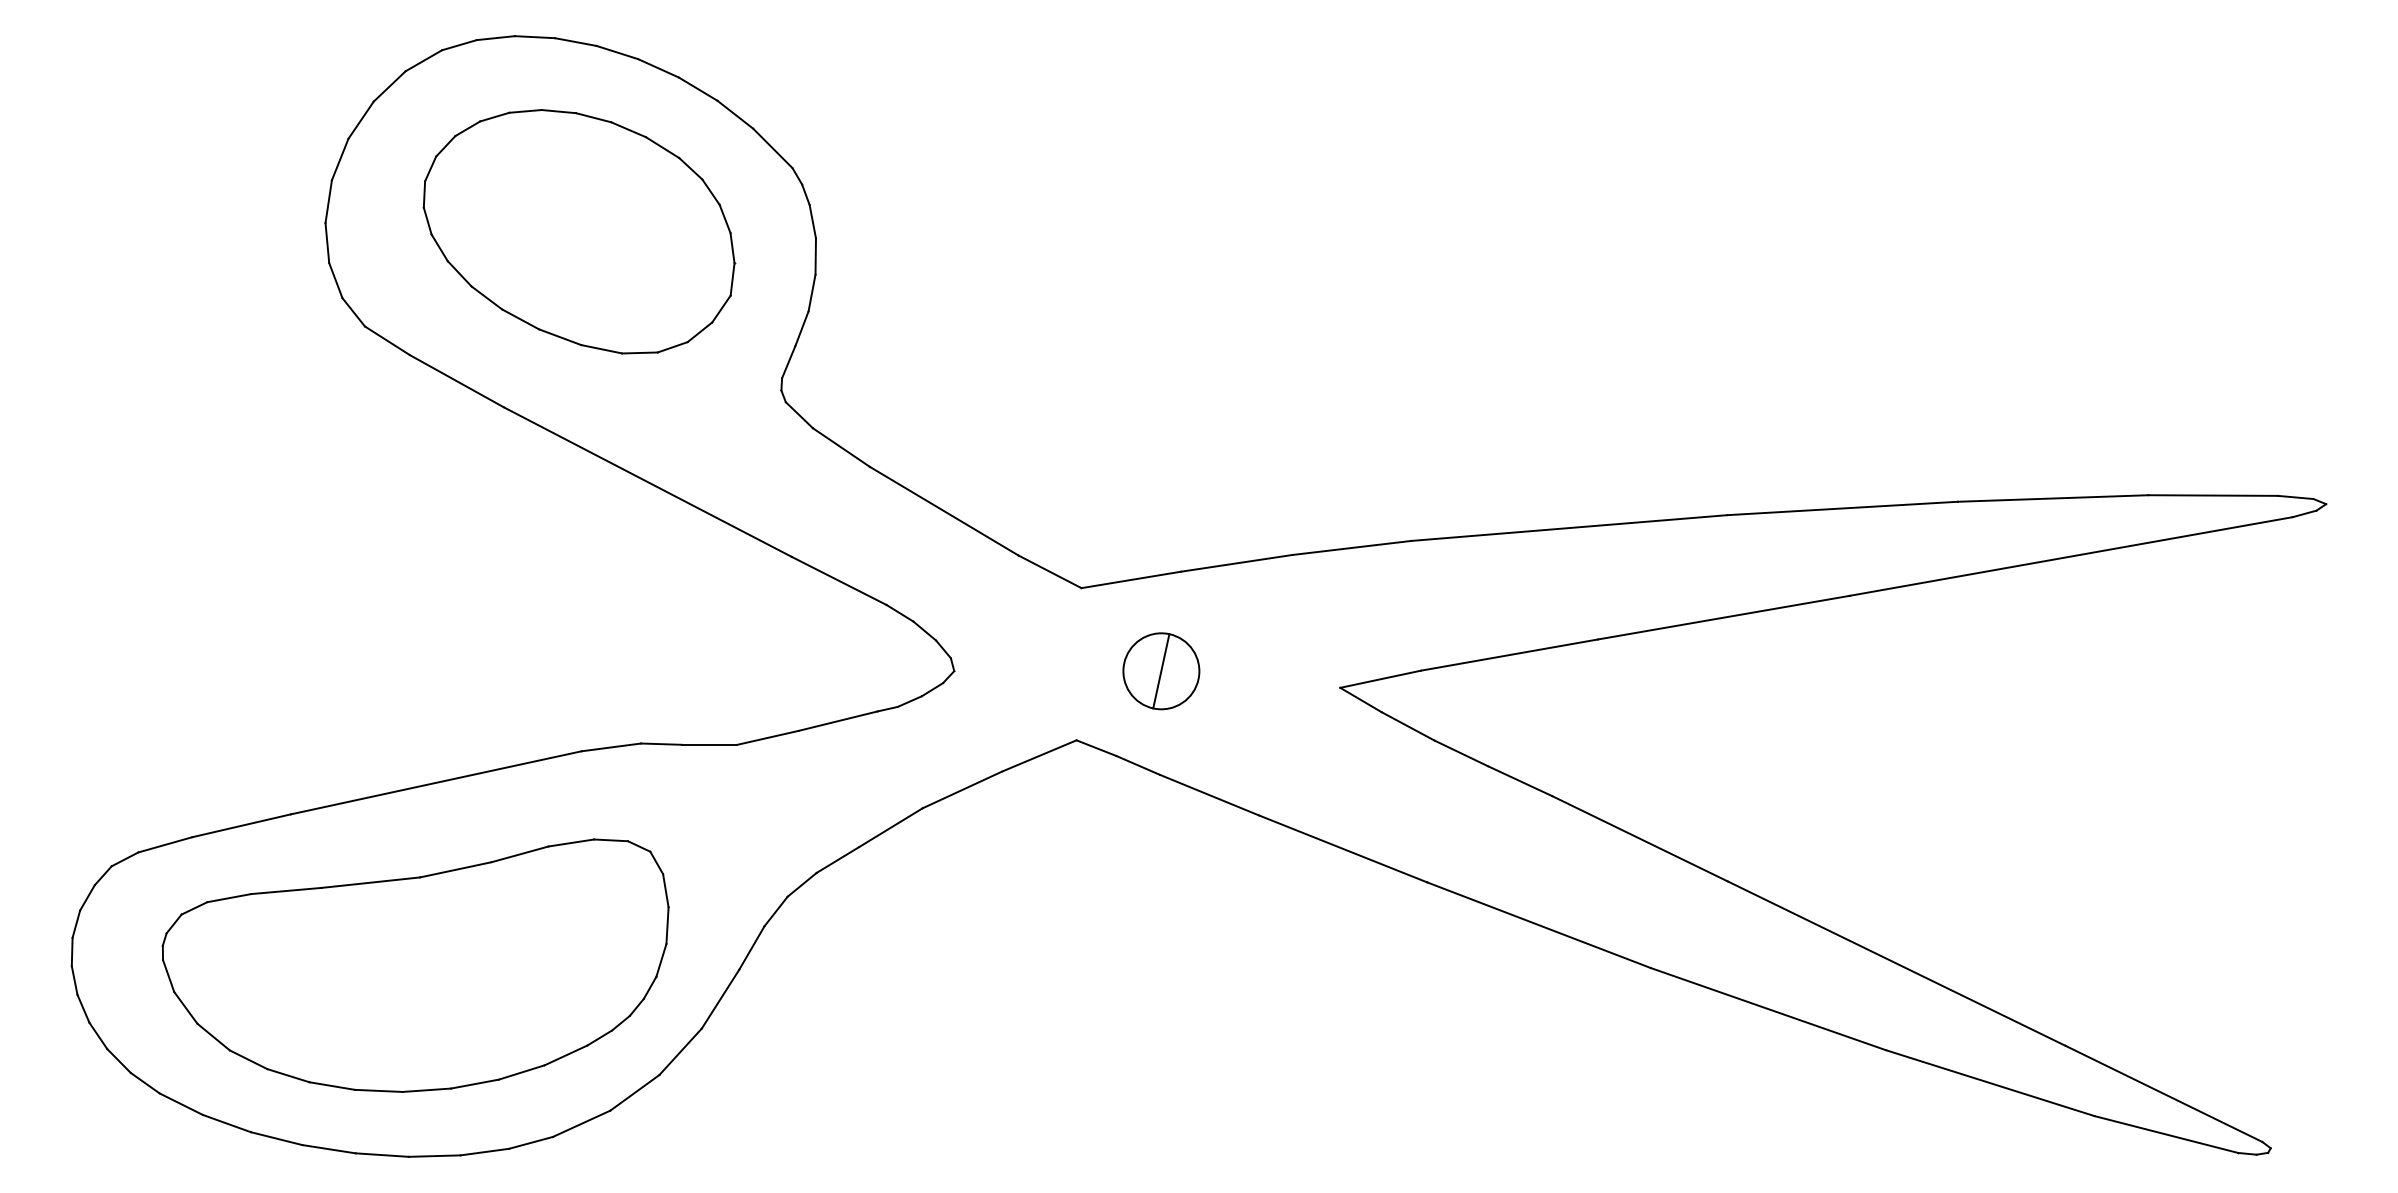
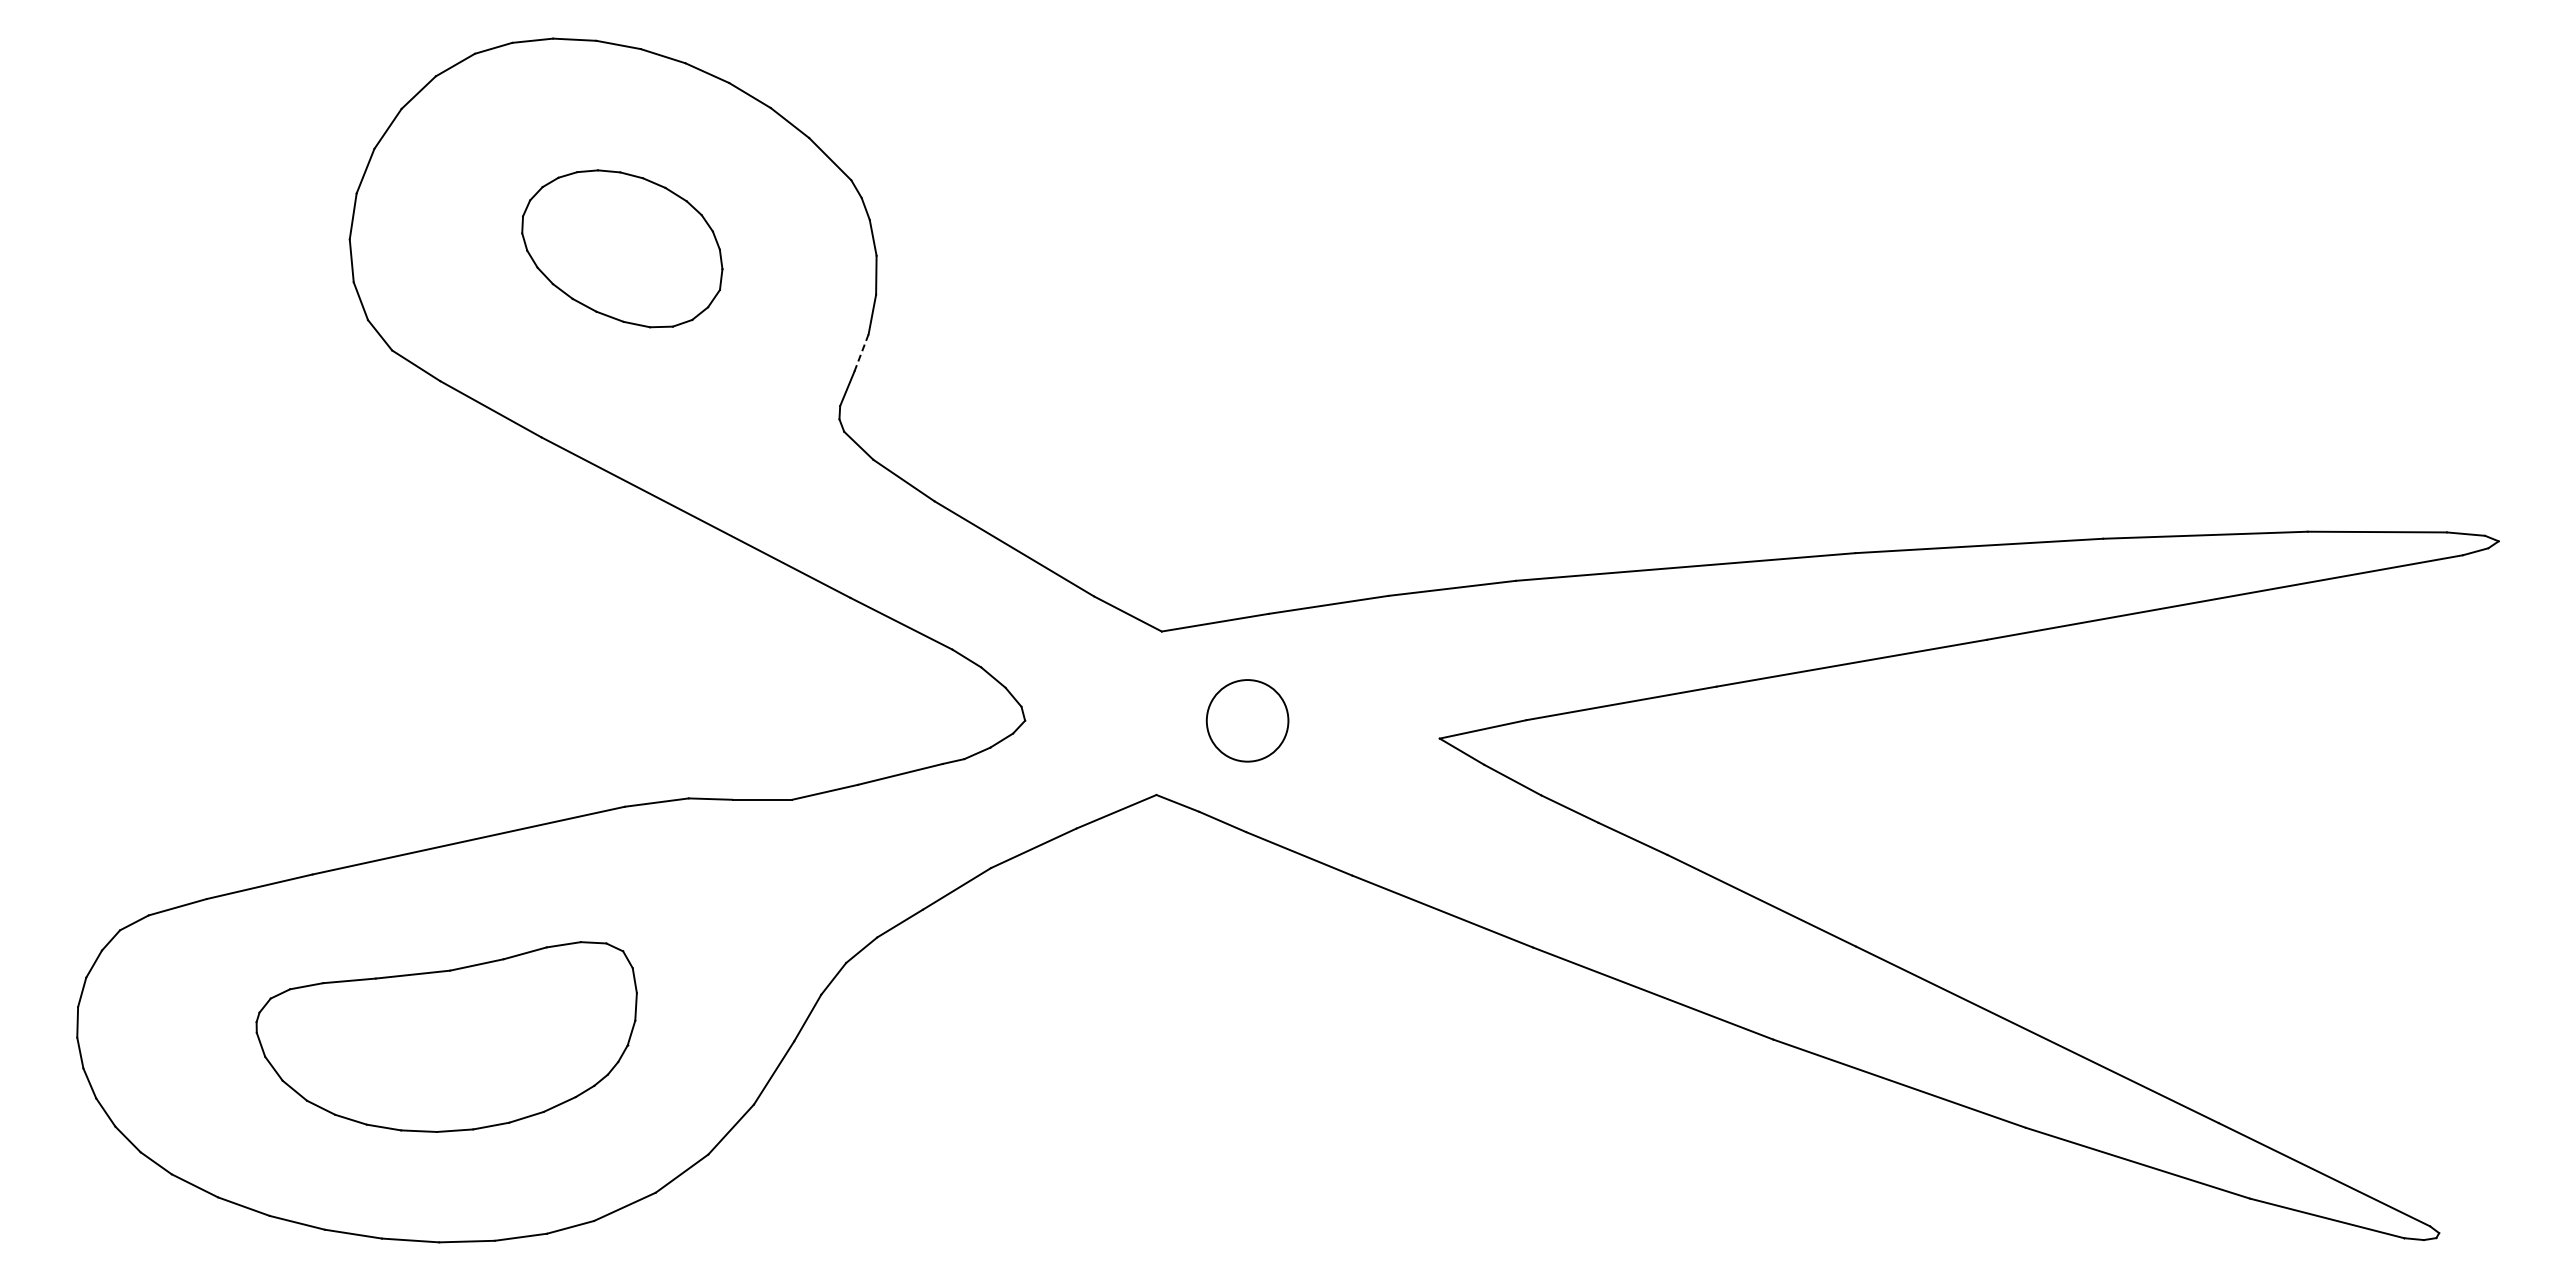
part: (579, 231) -> (622, 248), size x0.6
line: (801, 329) -> (861, 353), solid -> dashed
line: (1161, 670) -> (1247, 720), removed
part: (415, 965) -> (446, 1036), size x0.7

